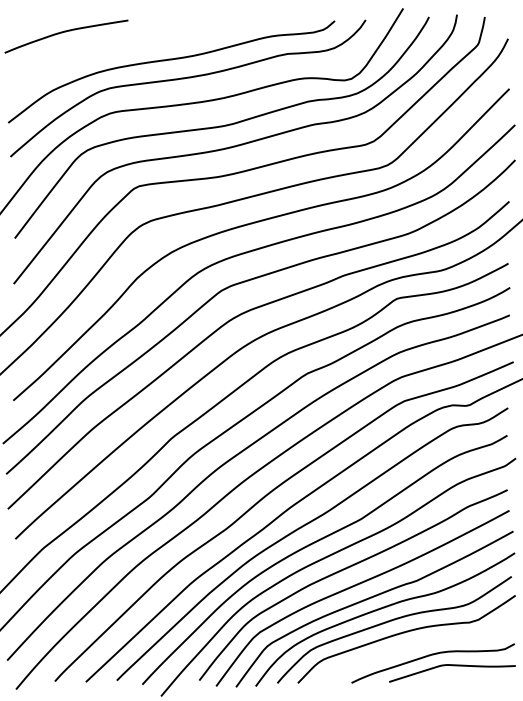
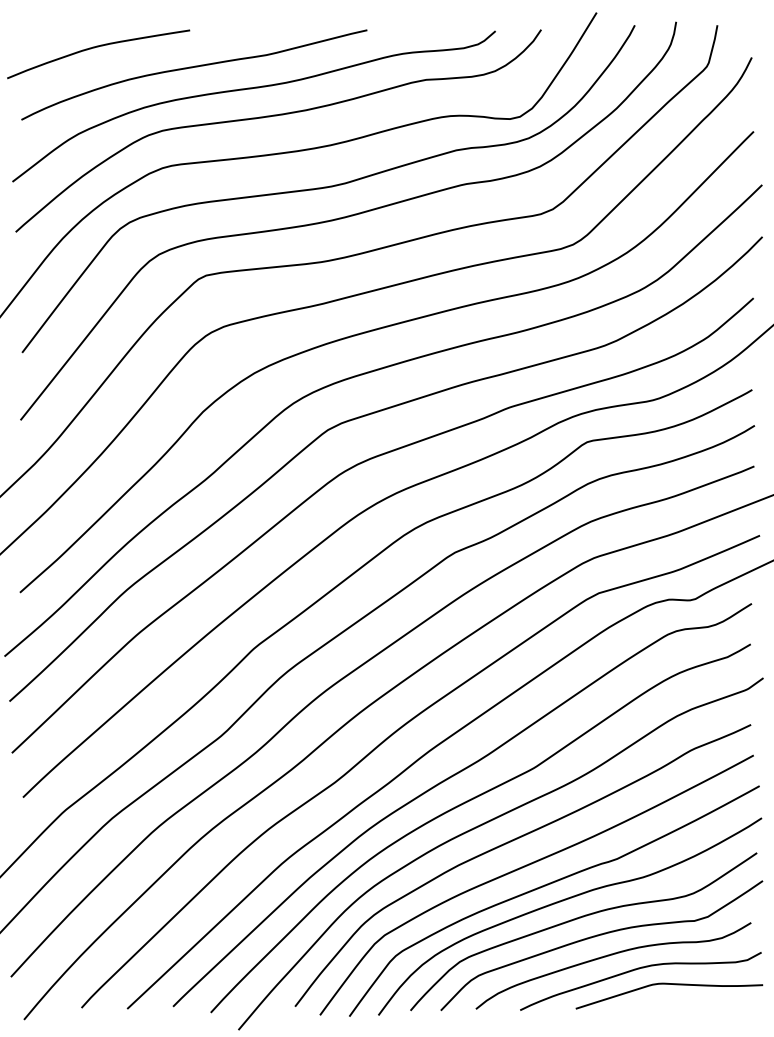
curve: (130, 46) -> (193, 68), added
curve: (413, 646) -> (611, 956), added

